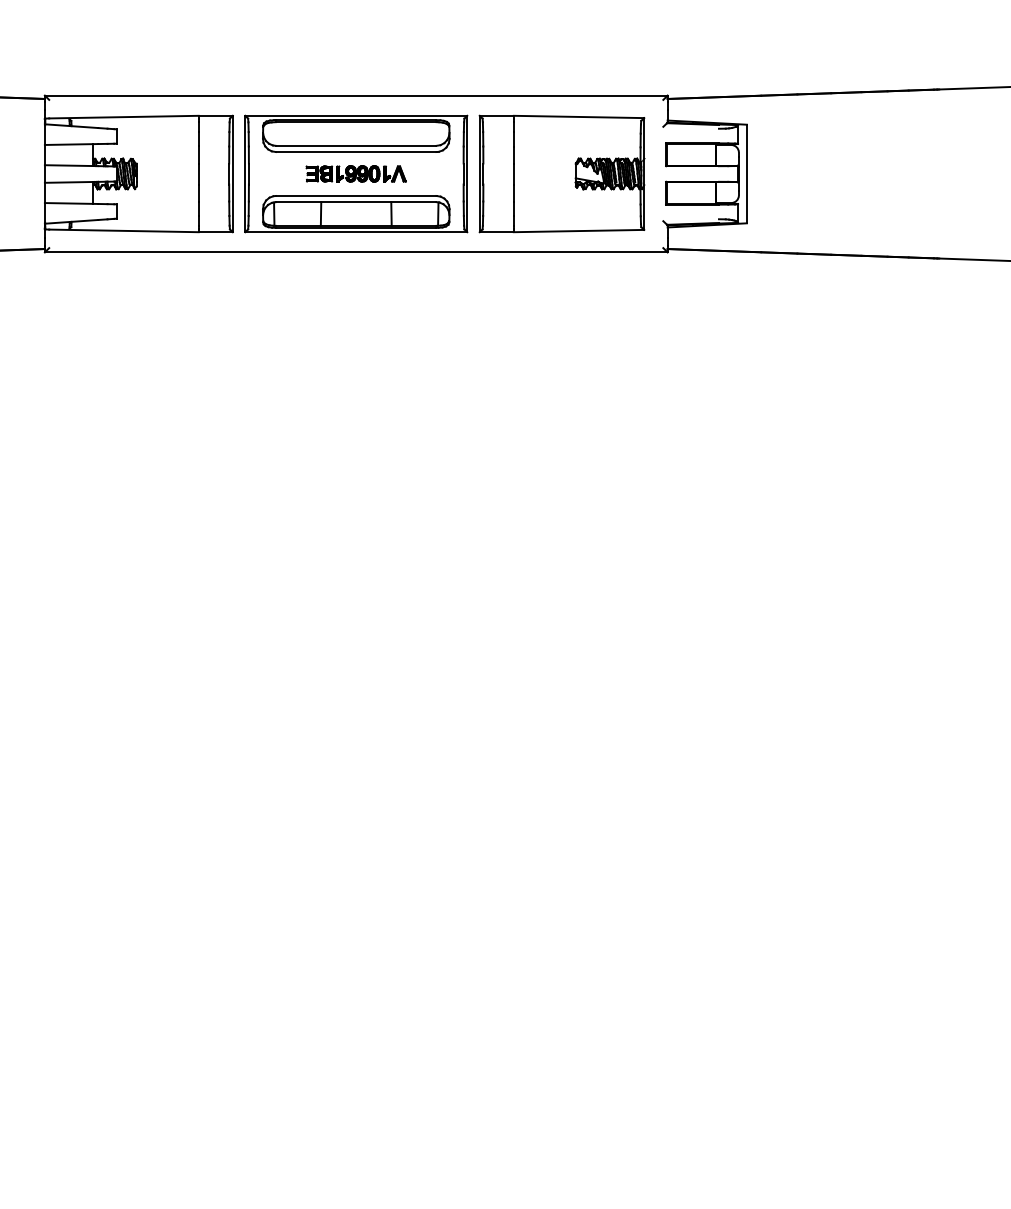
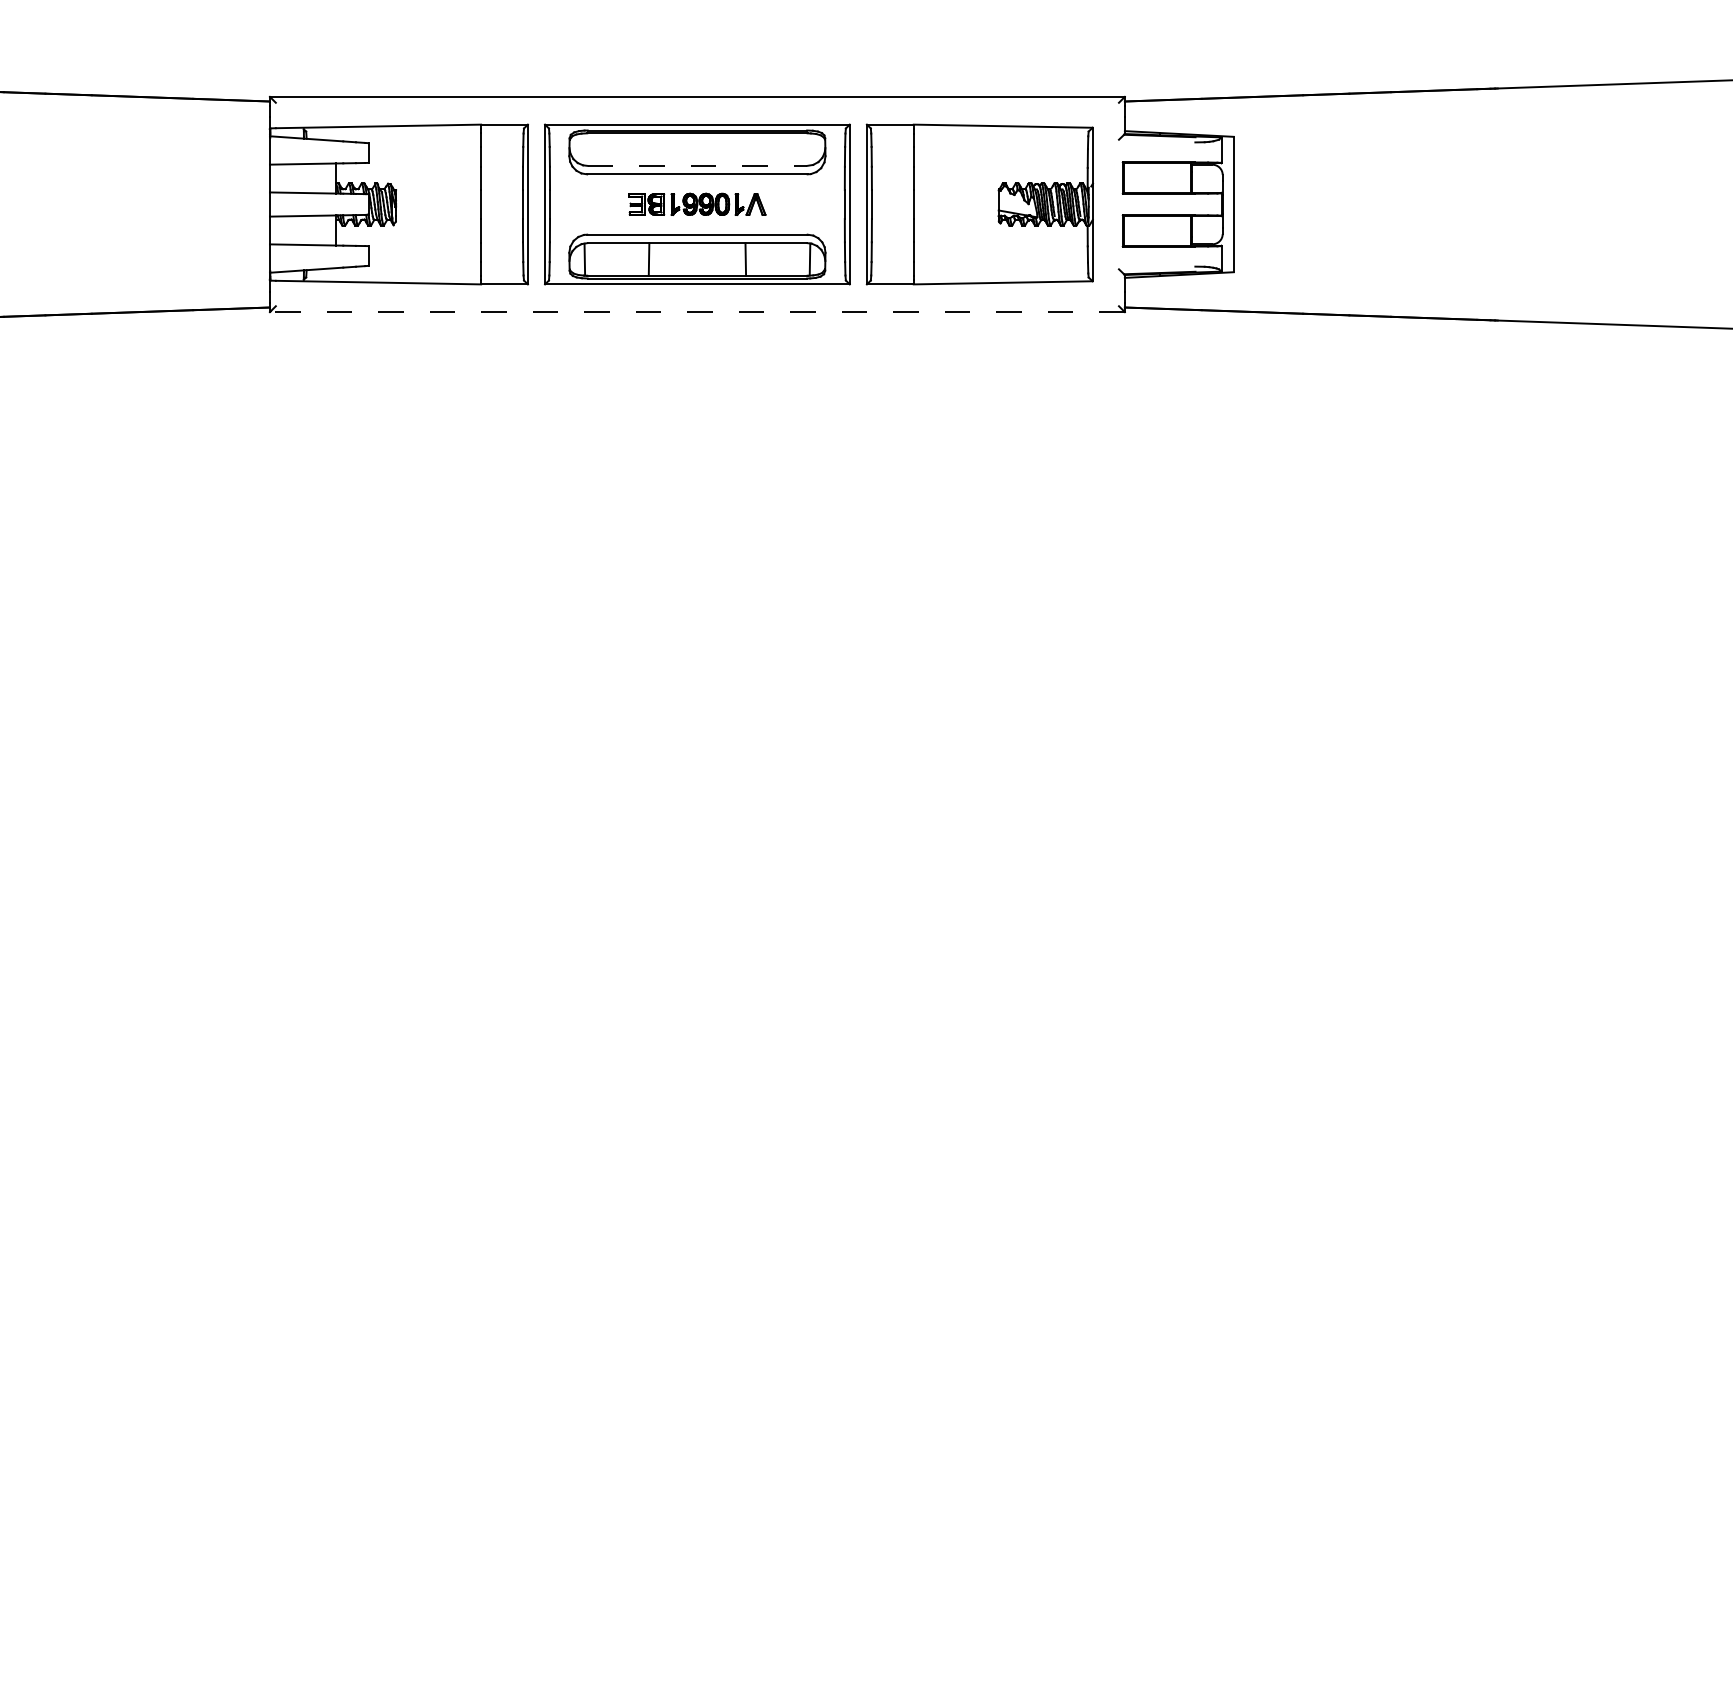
line: (356, 145) -> (697, 165), solid -> dashed
line: (355, 252) -> (696, 312), solid -> dashed

